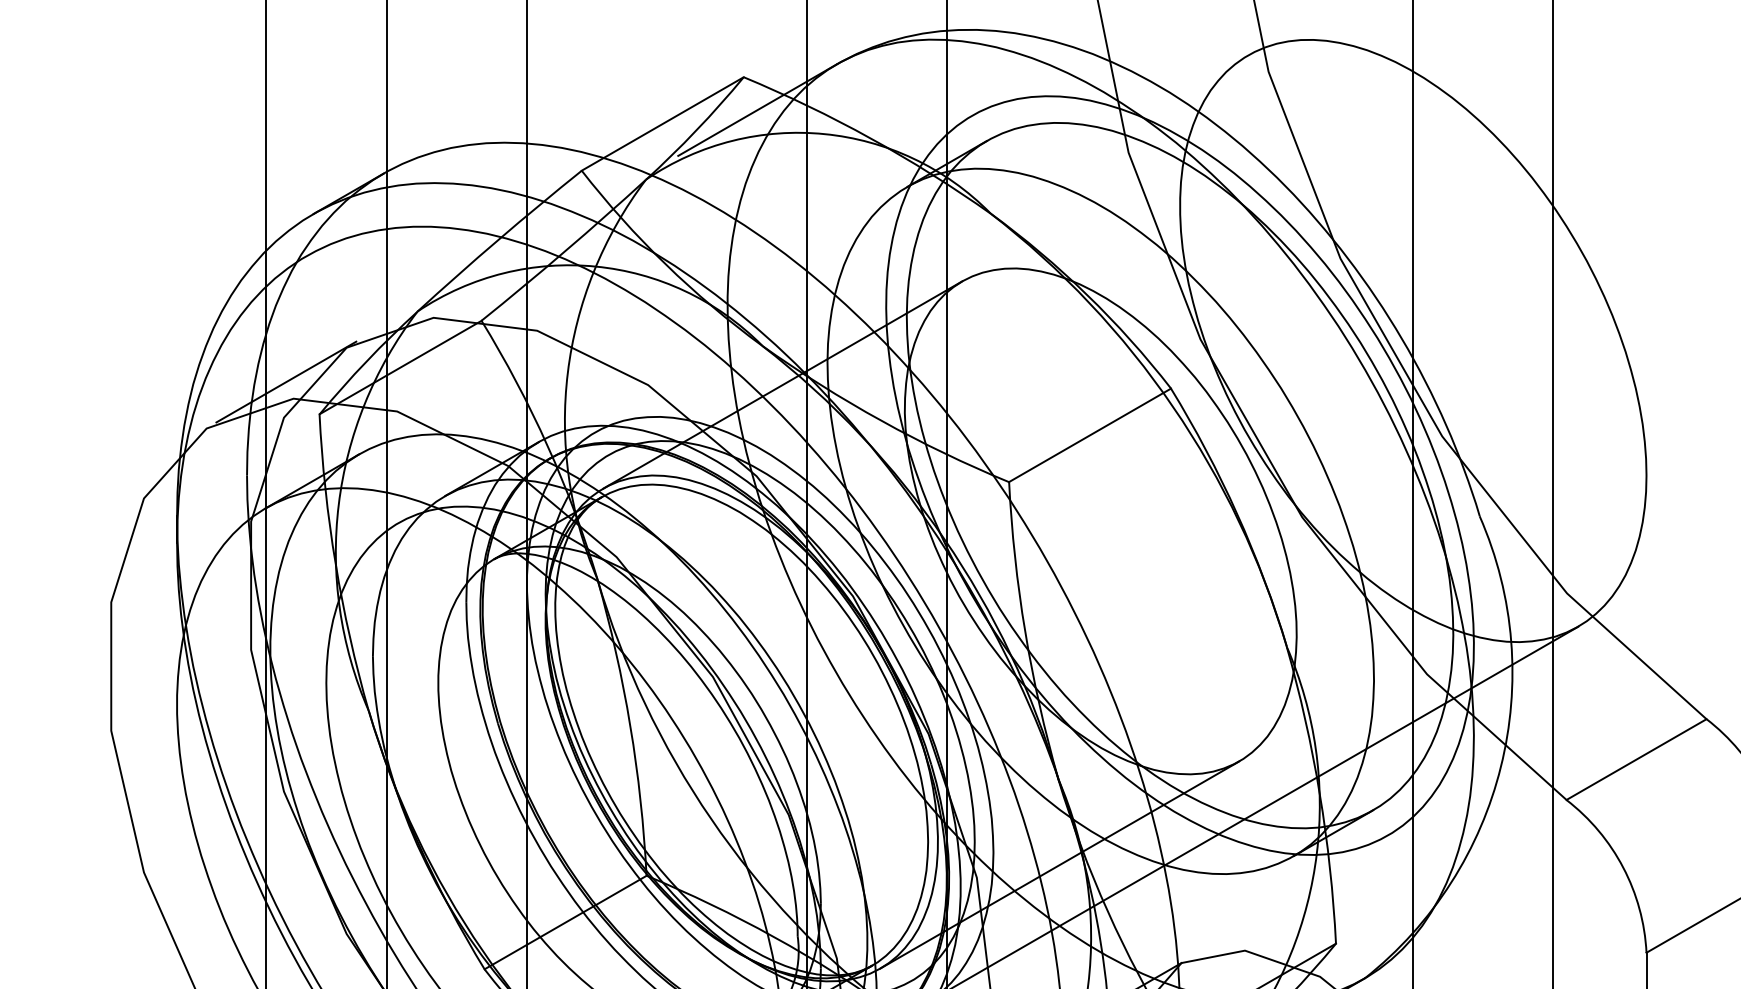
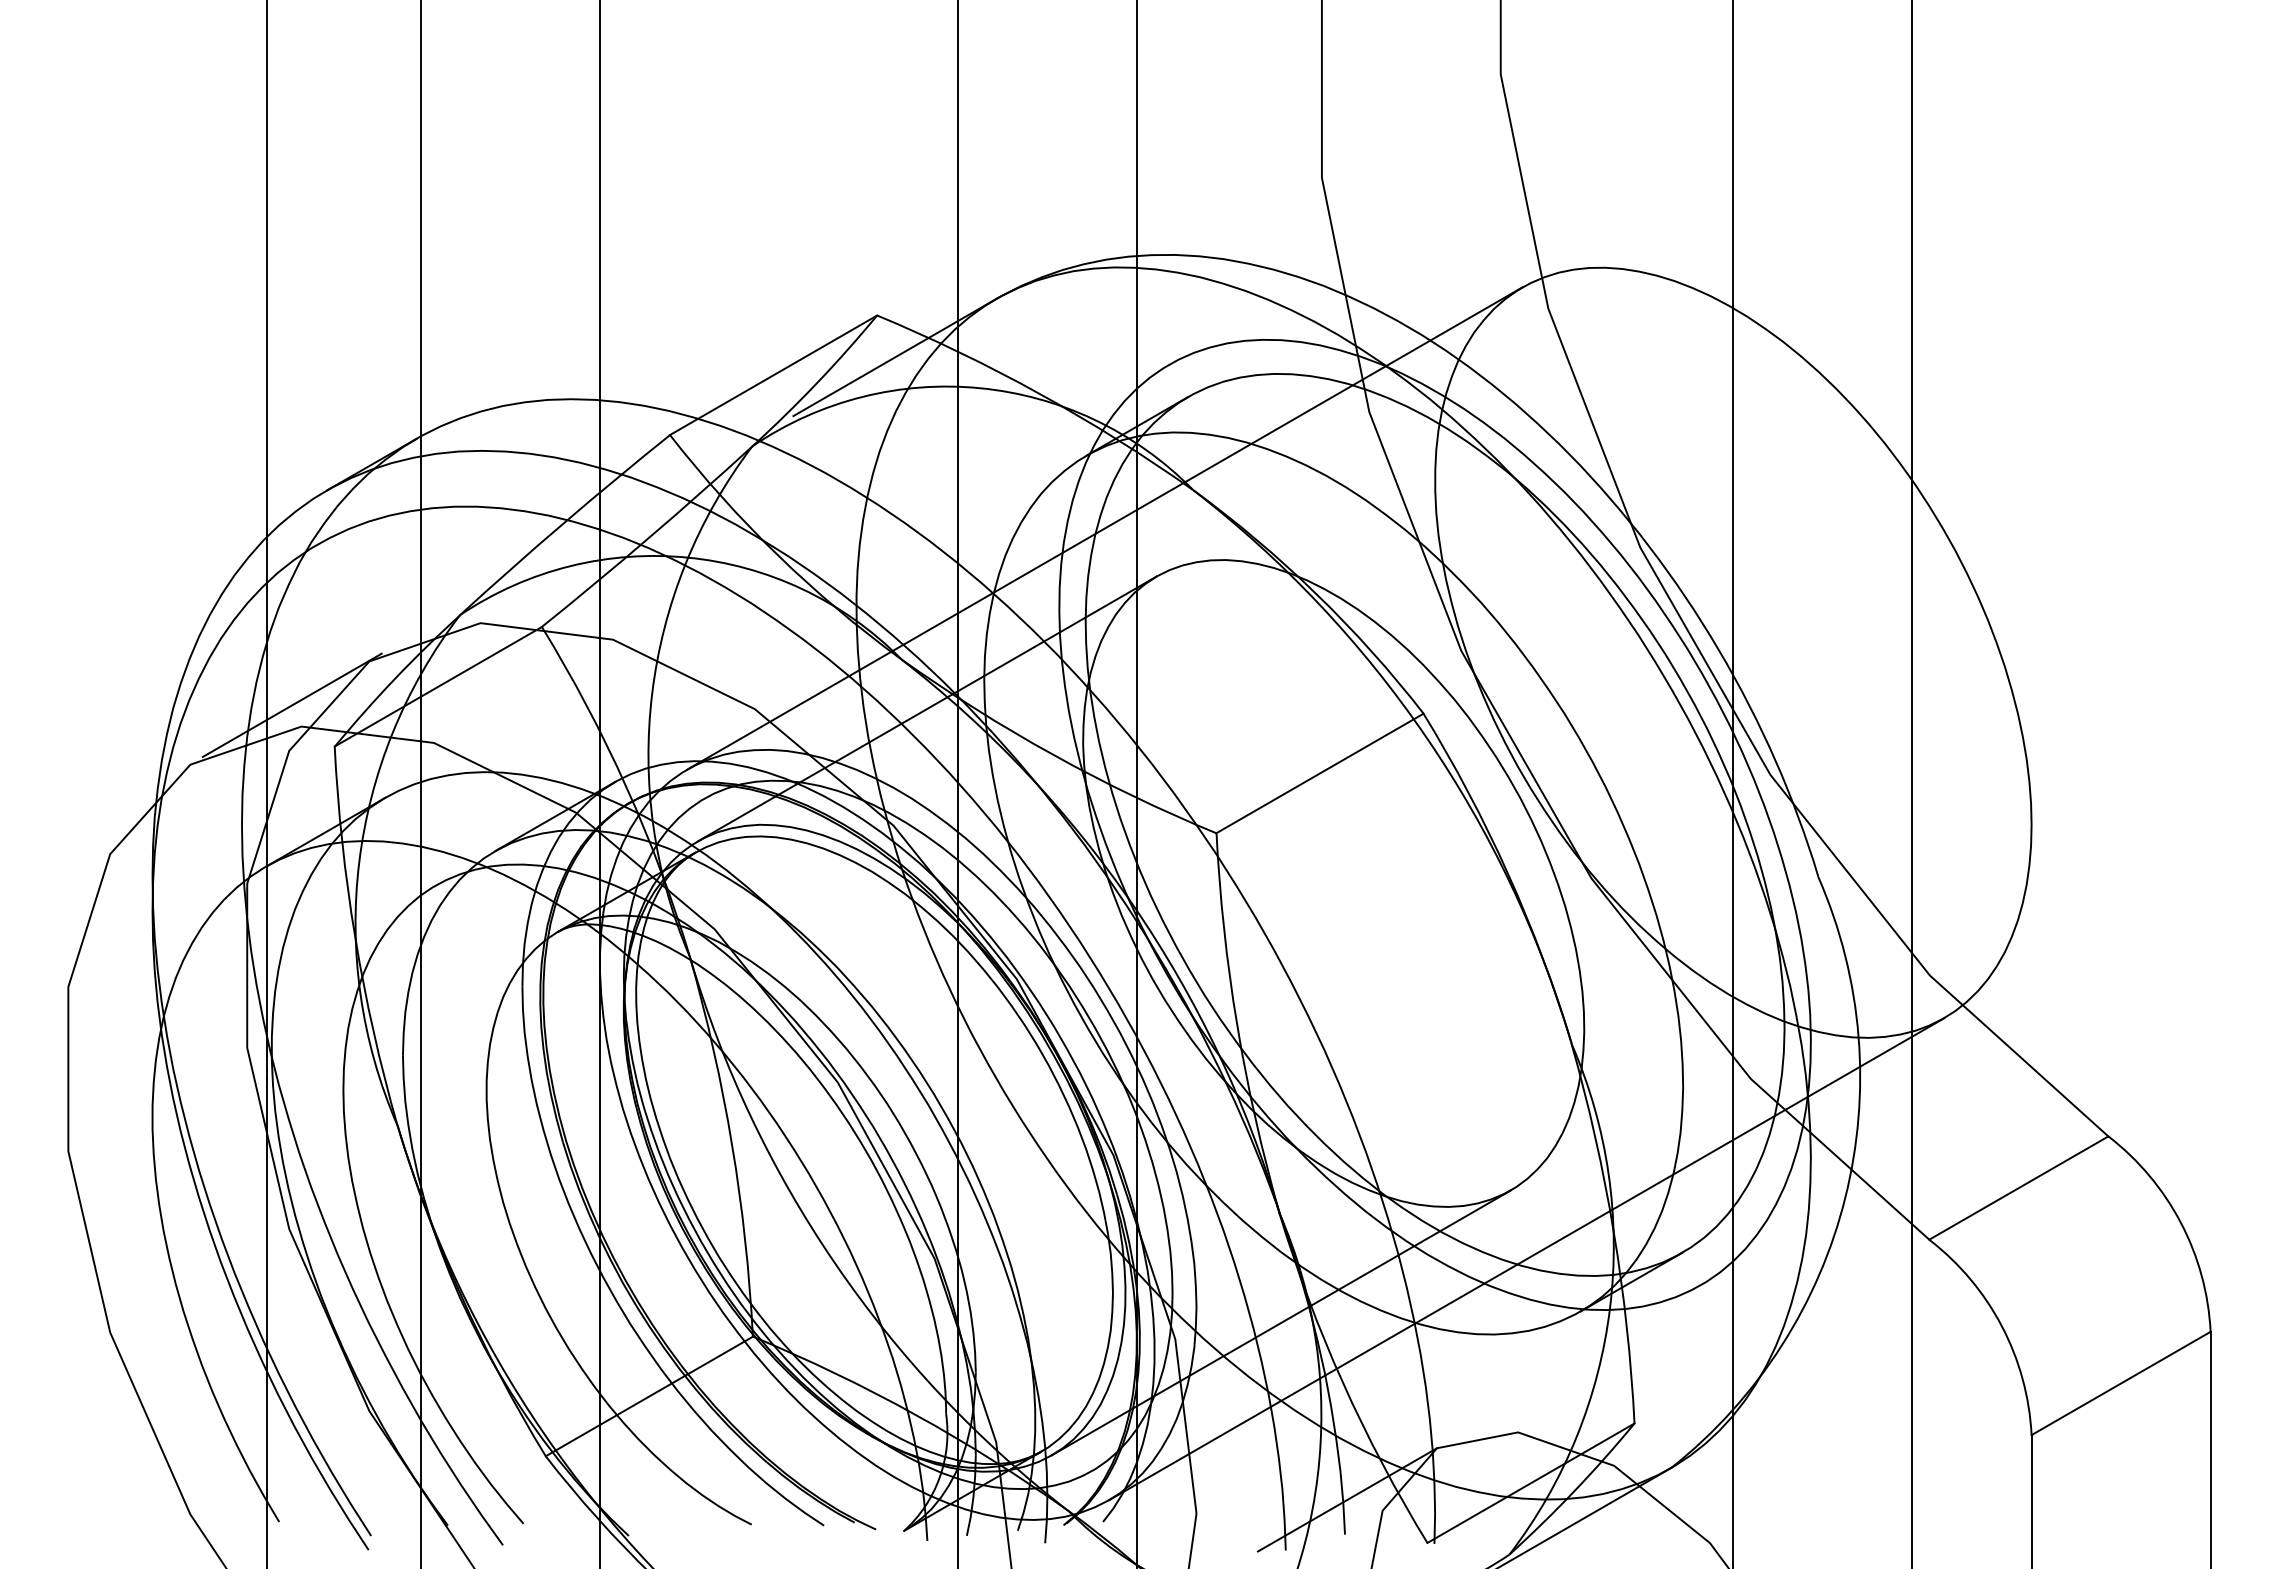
line: (921, 243) -> (1104, 528), added

